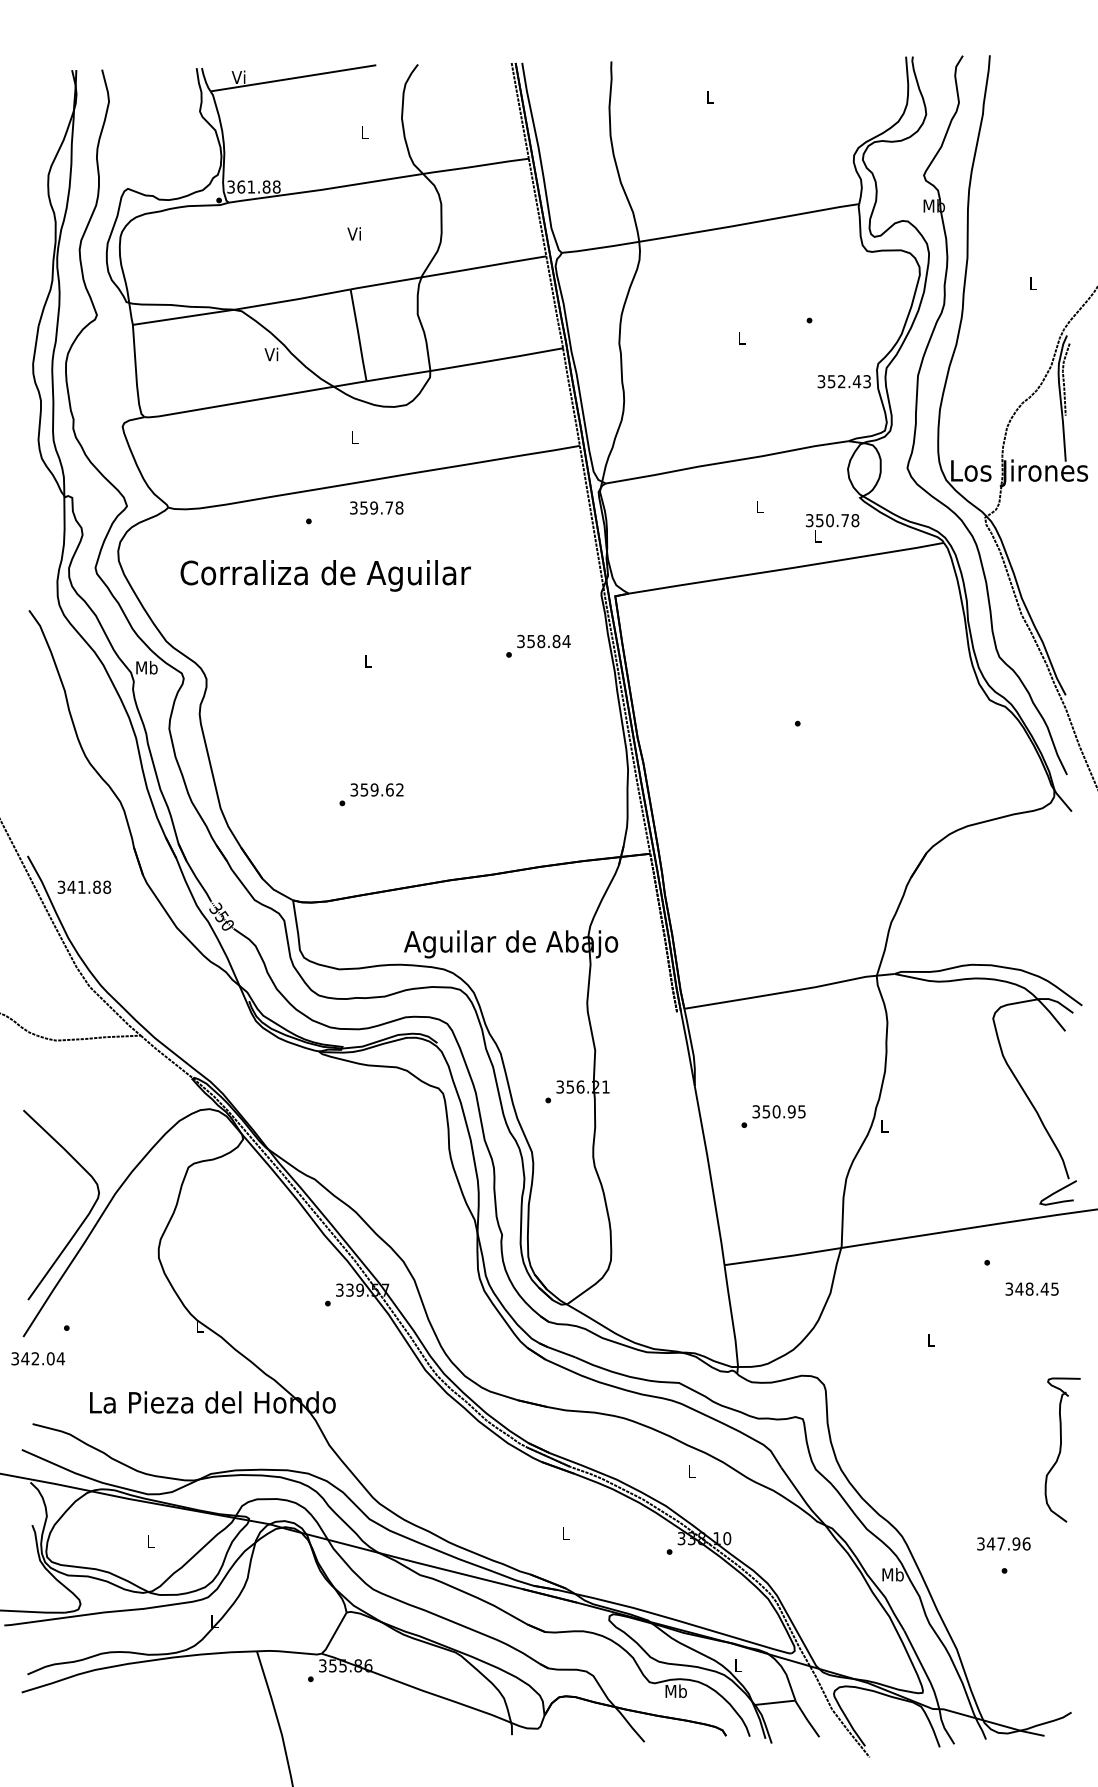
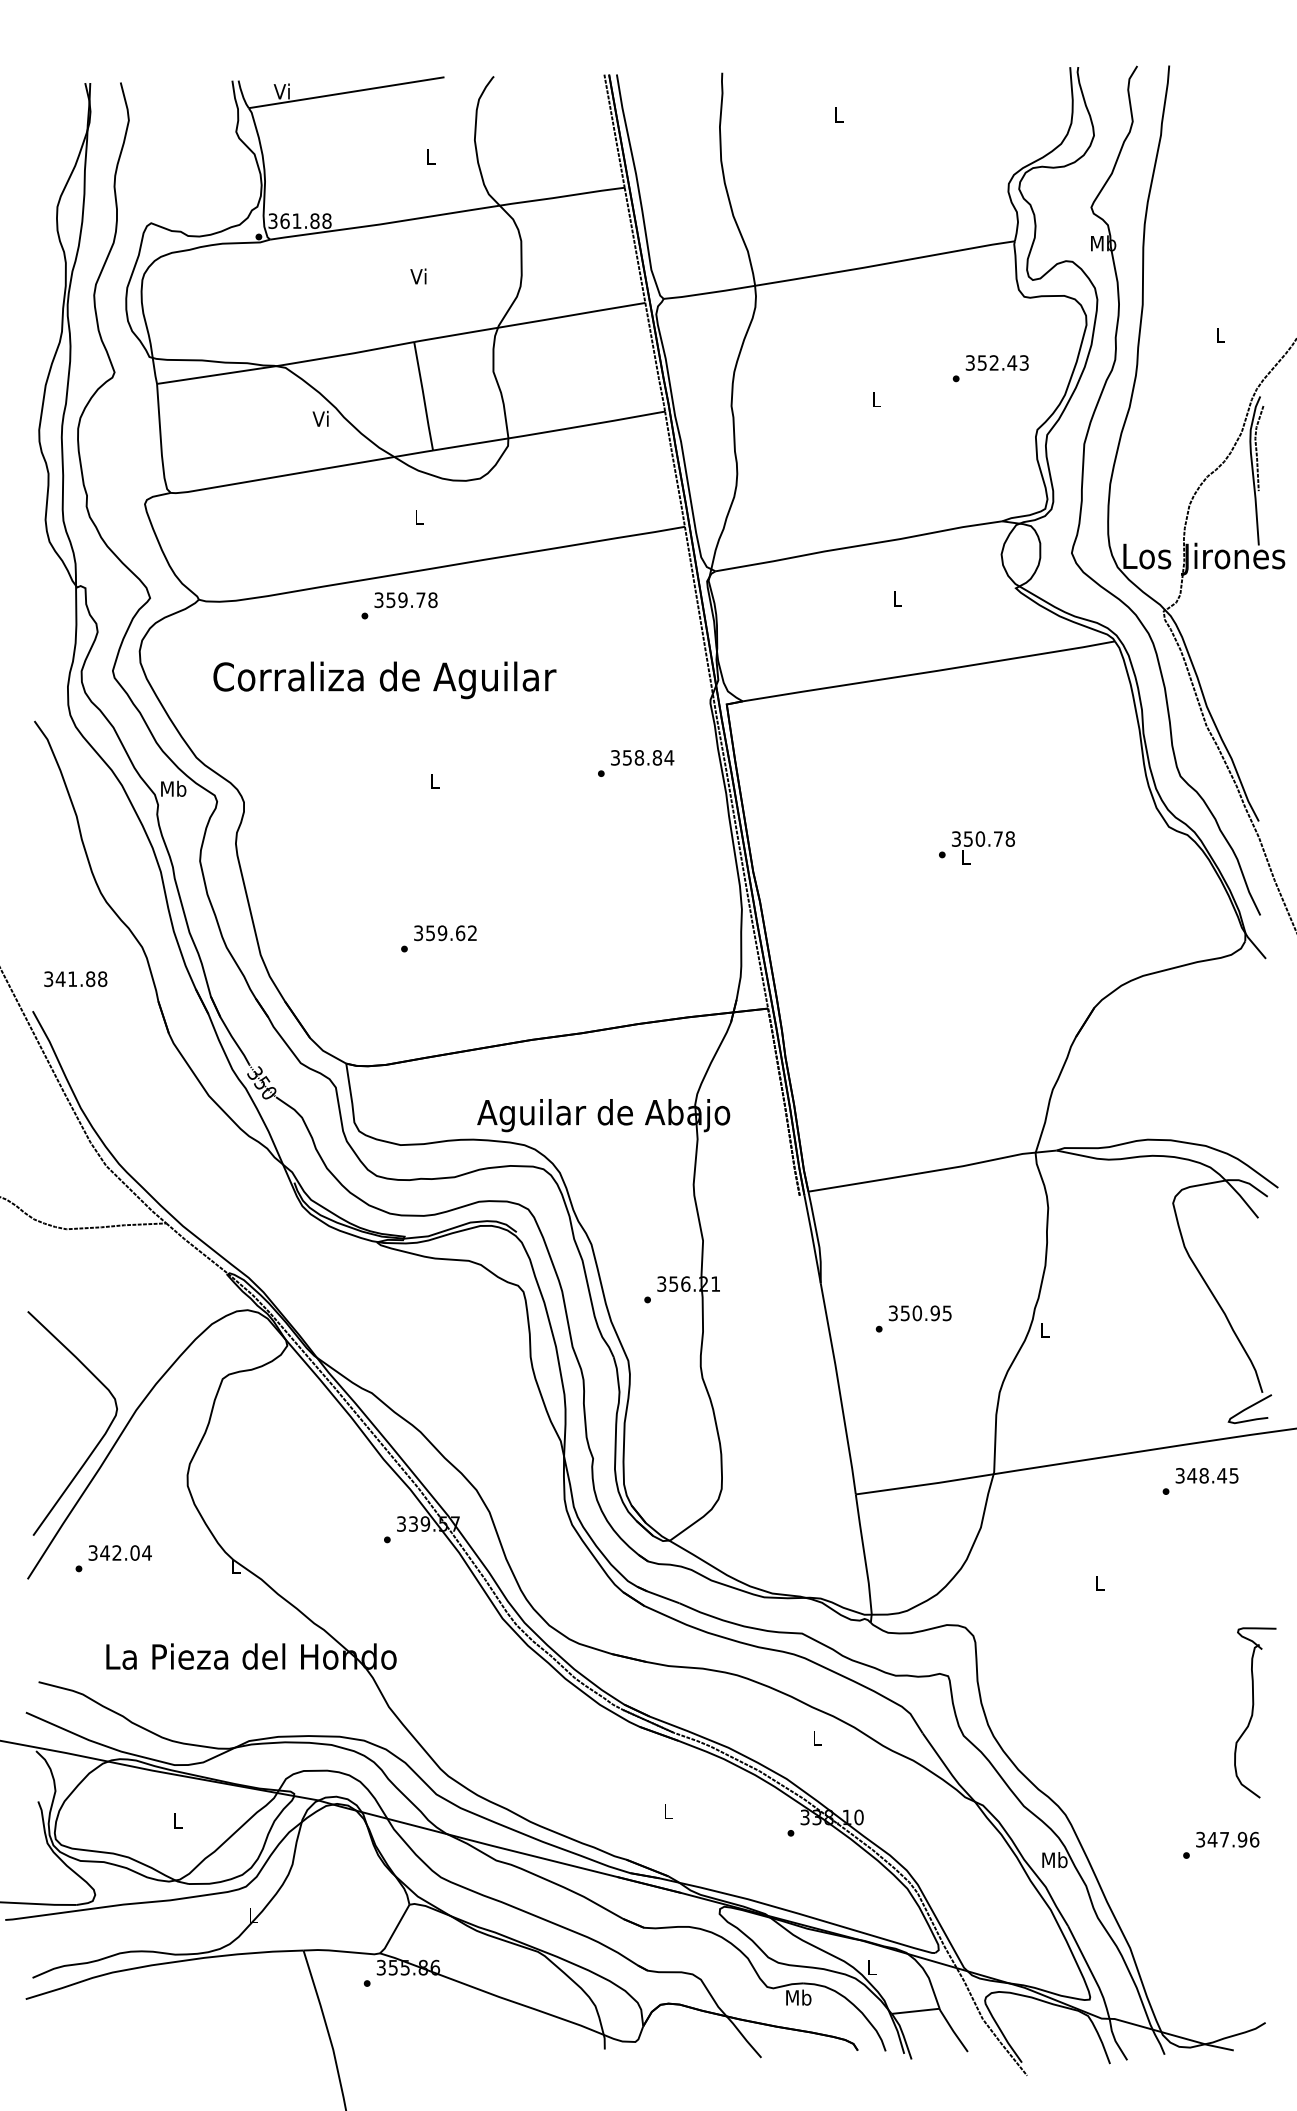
text: (843, 381) -> (996, 362), moved
text: (376, 508) -> (405, 600), moved
text: (832, 527) -> (983, 847), moved
text: (84, 887) -> (75, 979), moved
text: (1031, 1288) -> (1206, 1475), moved
text: (37, 1358) -> (119, 1552), moved
text: (1003, 1543) -> (1227, 1839), moved

